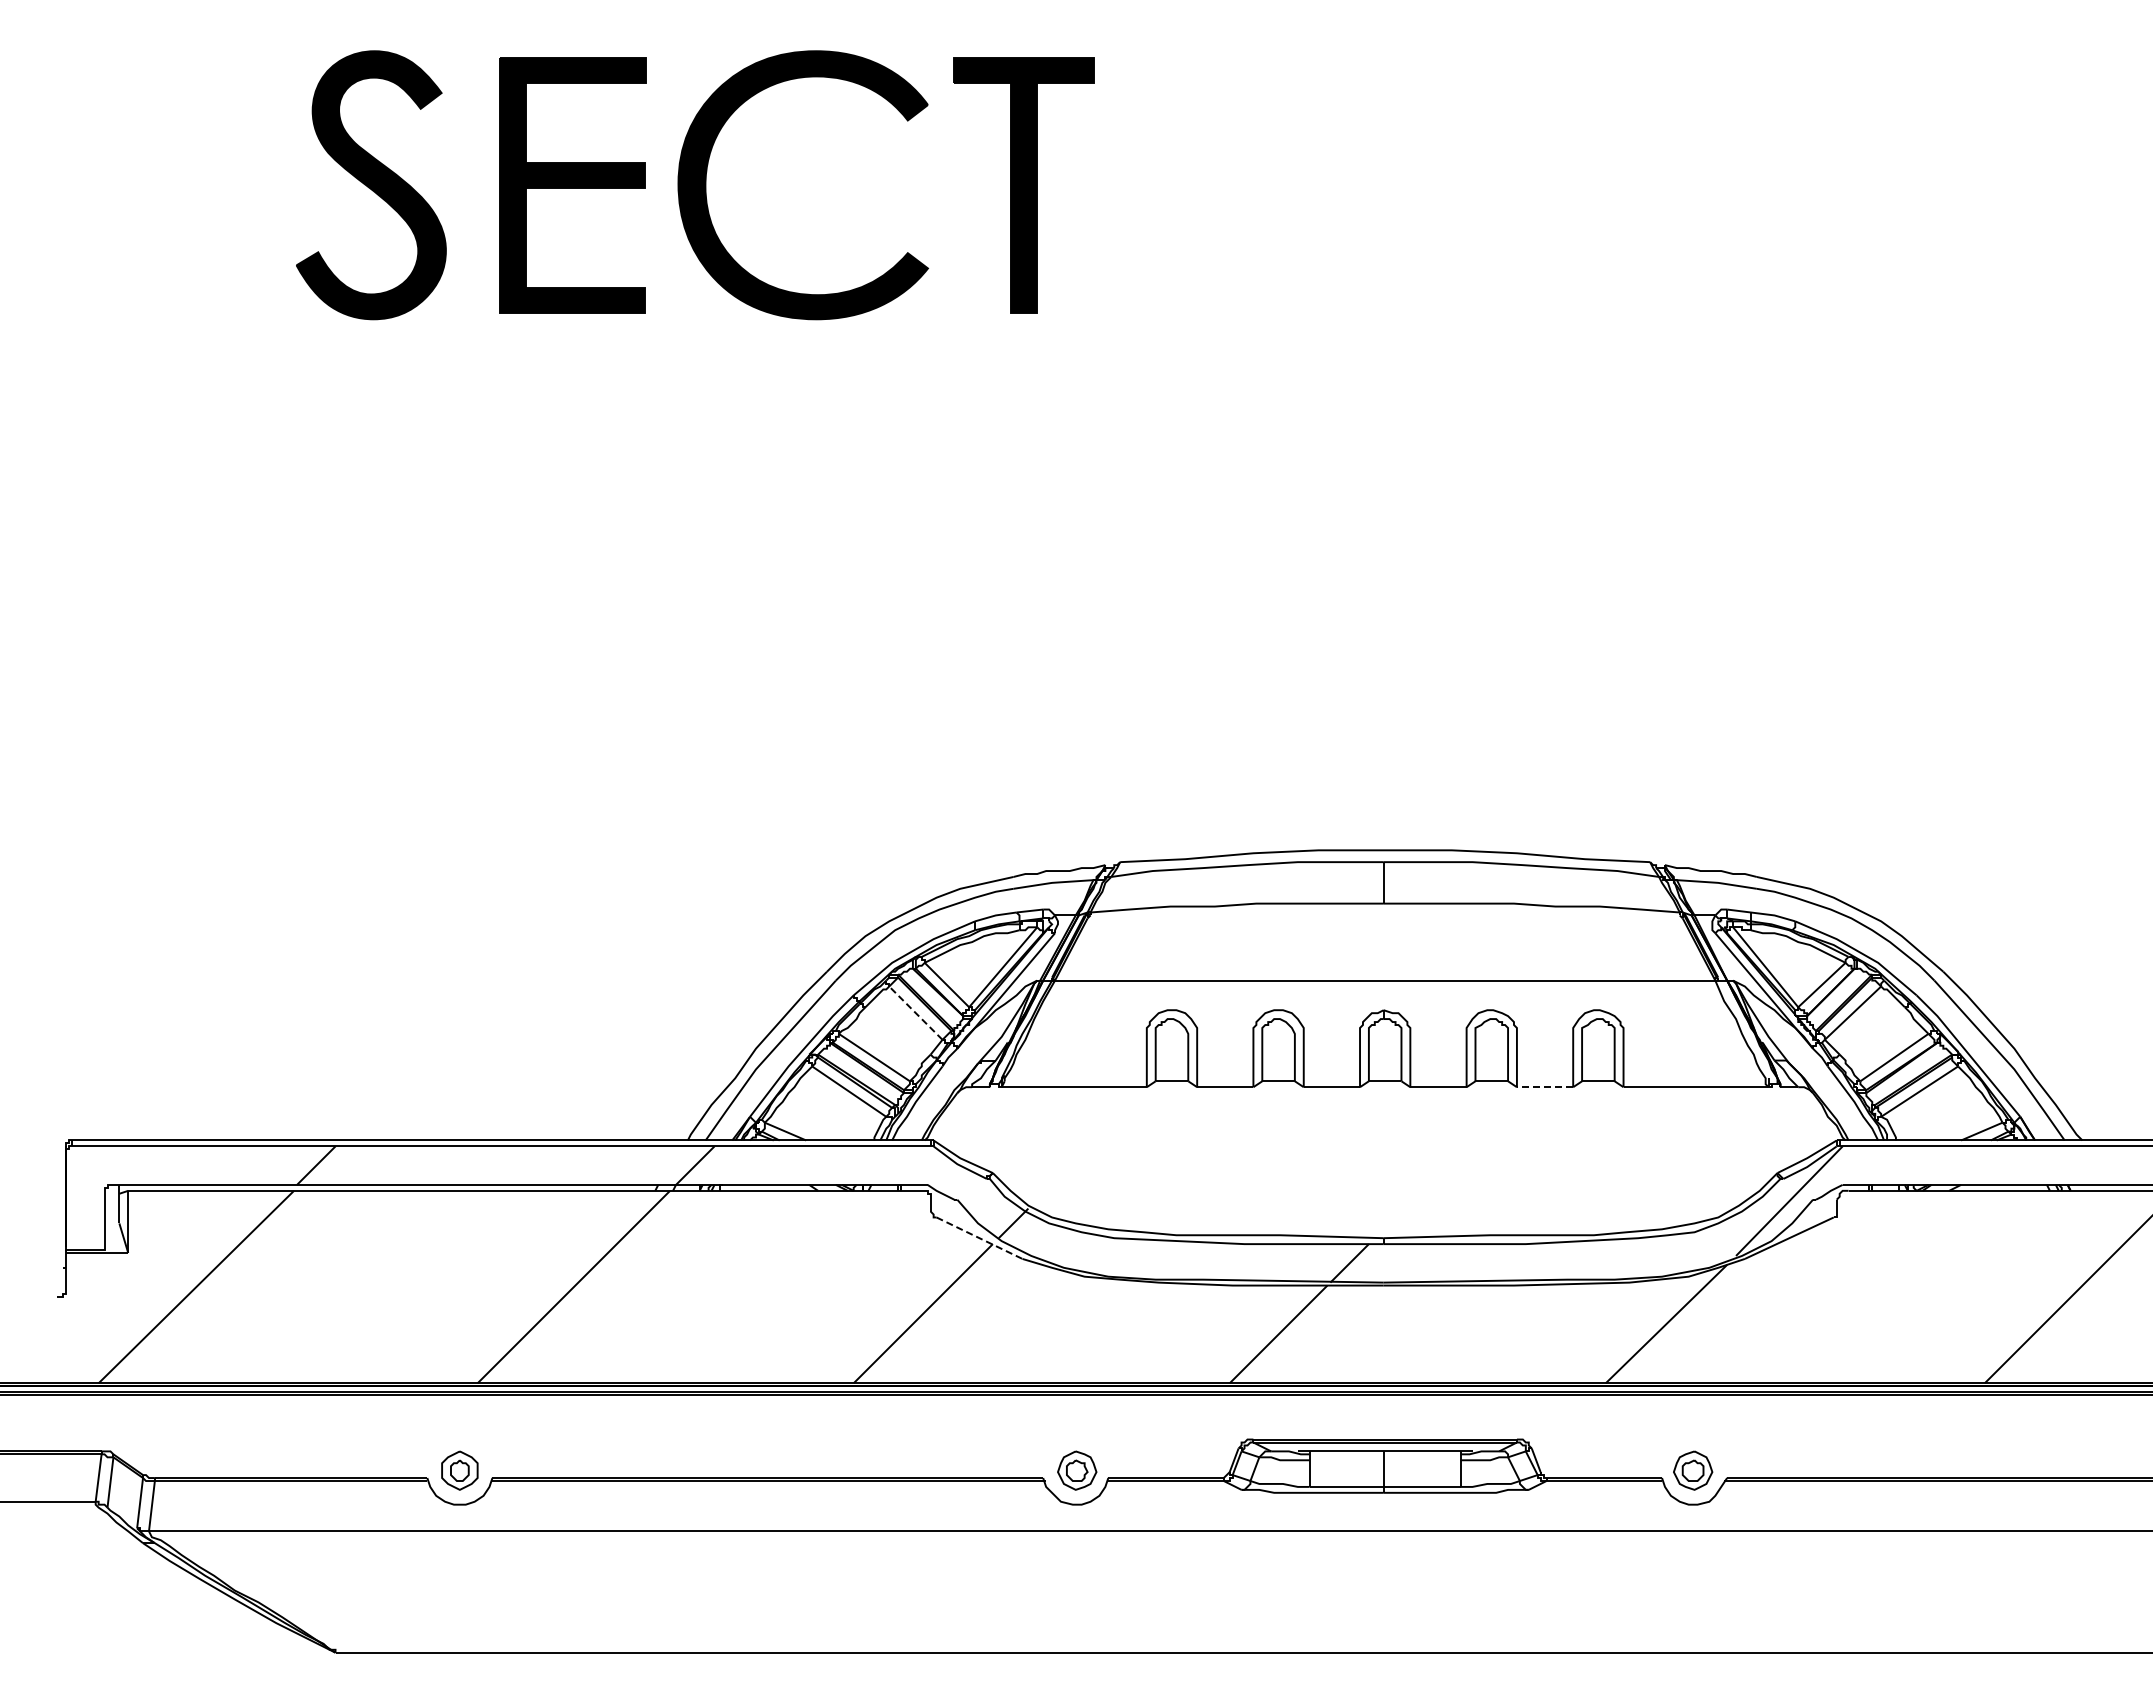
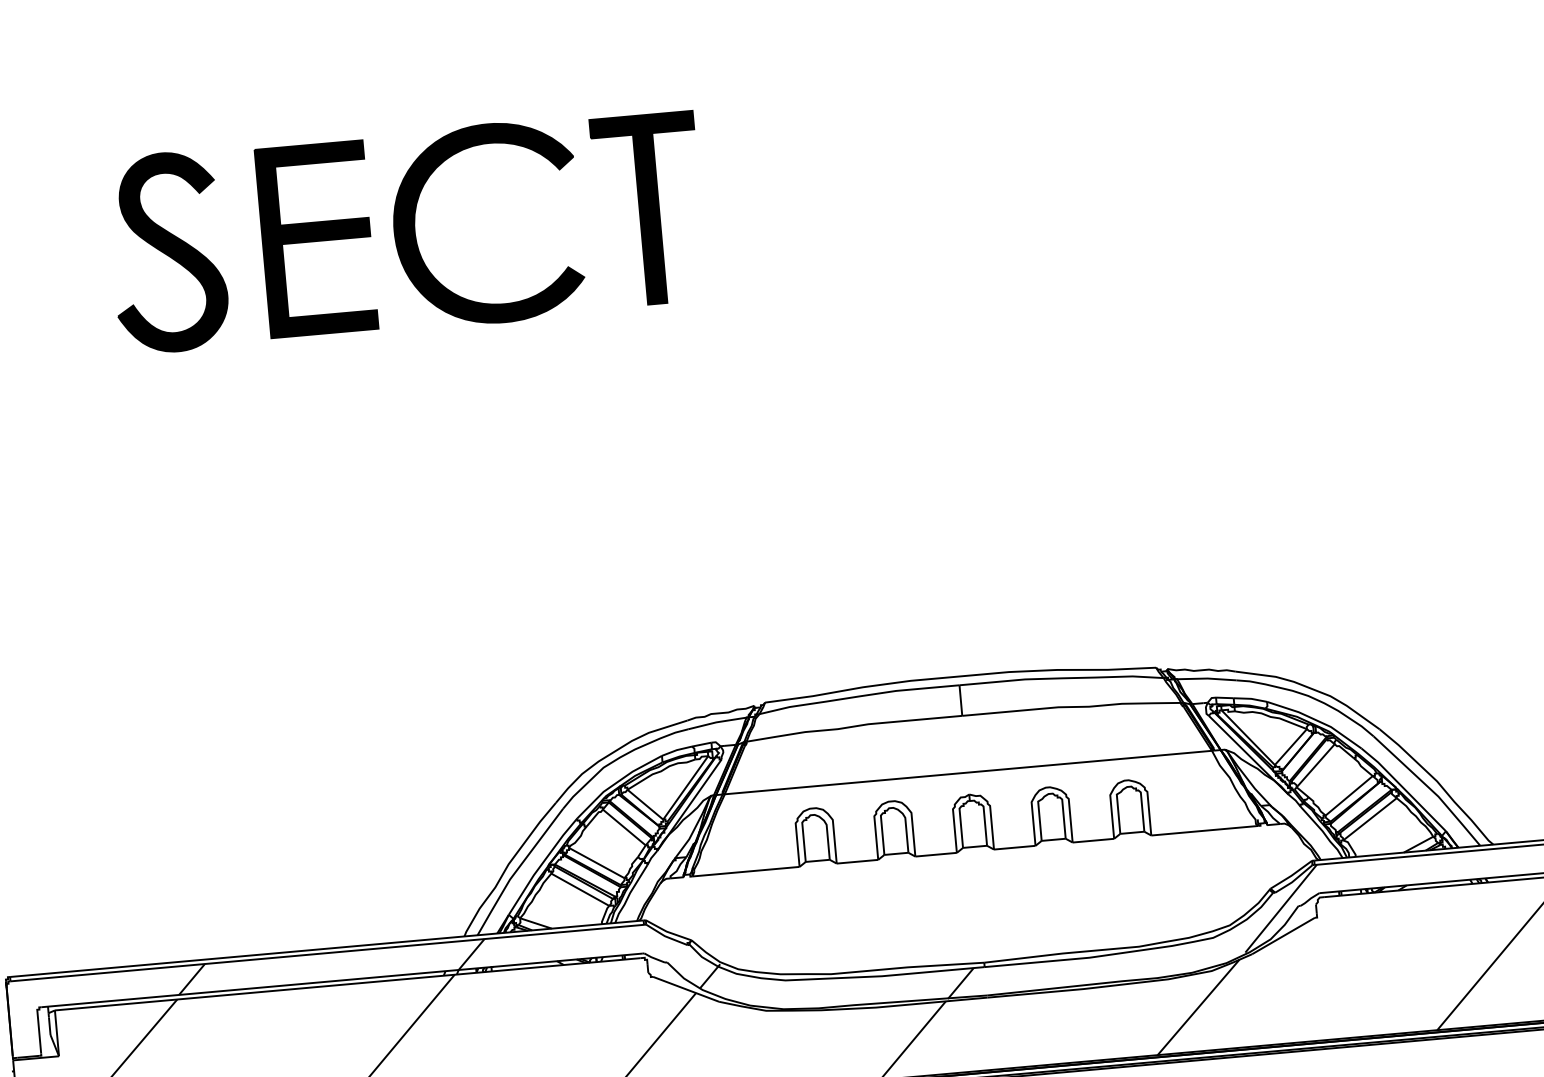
line: (915, 1013) -> (624, 827), dashed -> solid
line: (1544, 1087) -> (1092, 840), dashed -> solid
line: (979, 1238) -> (686, 989), dashed -> solid

